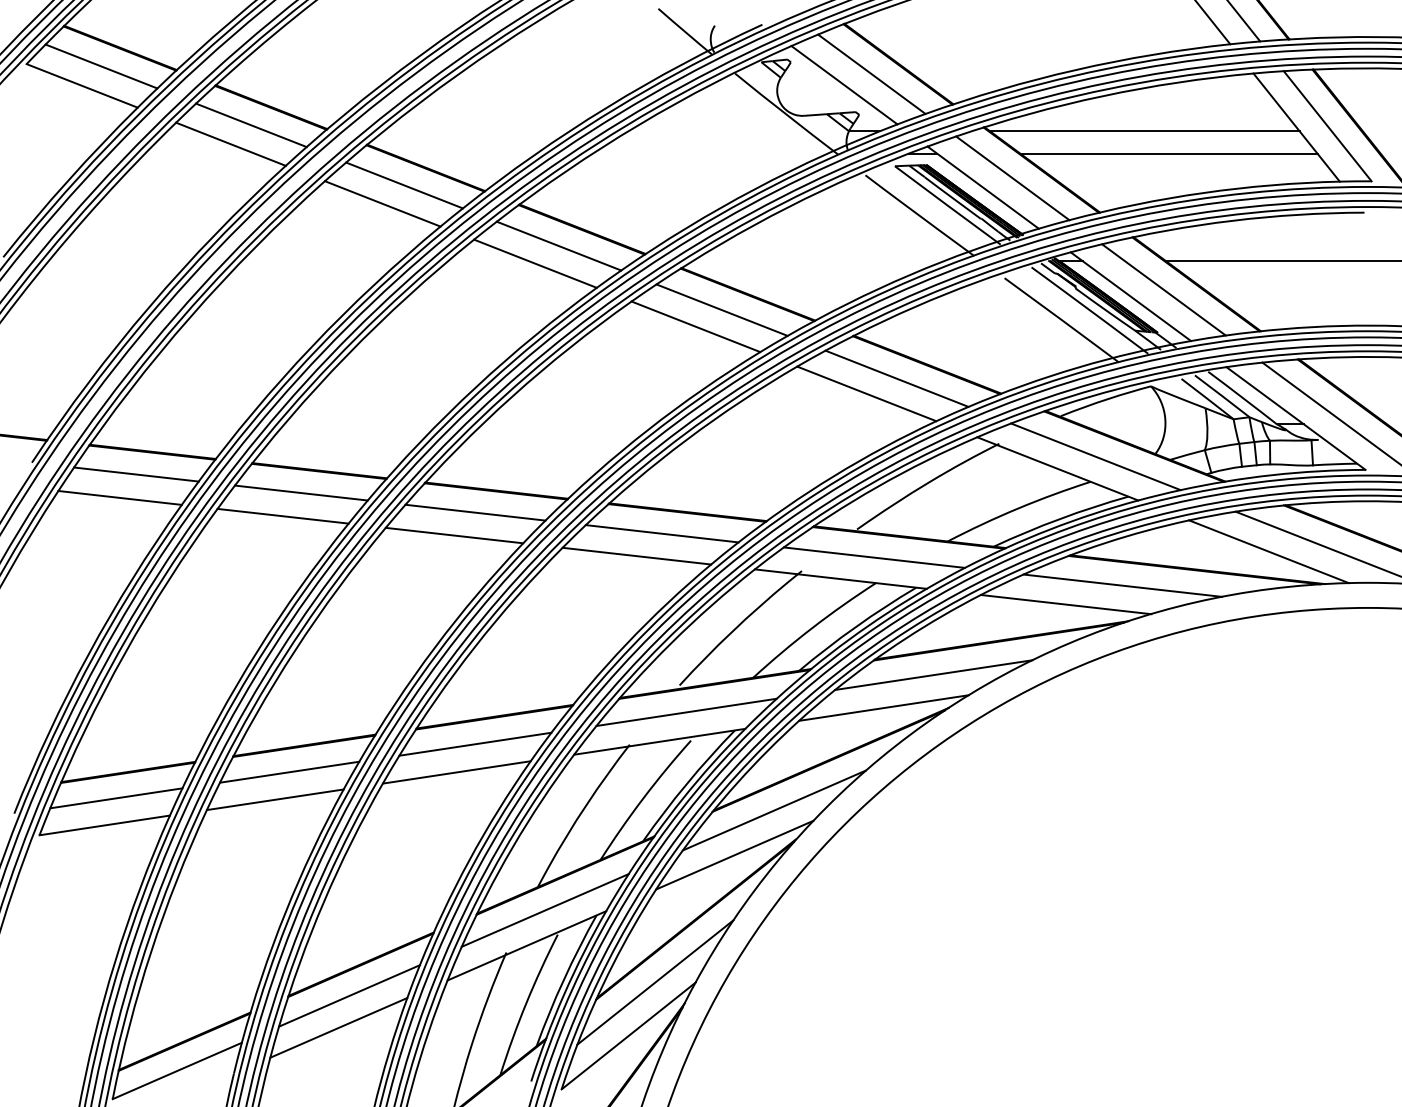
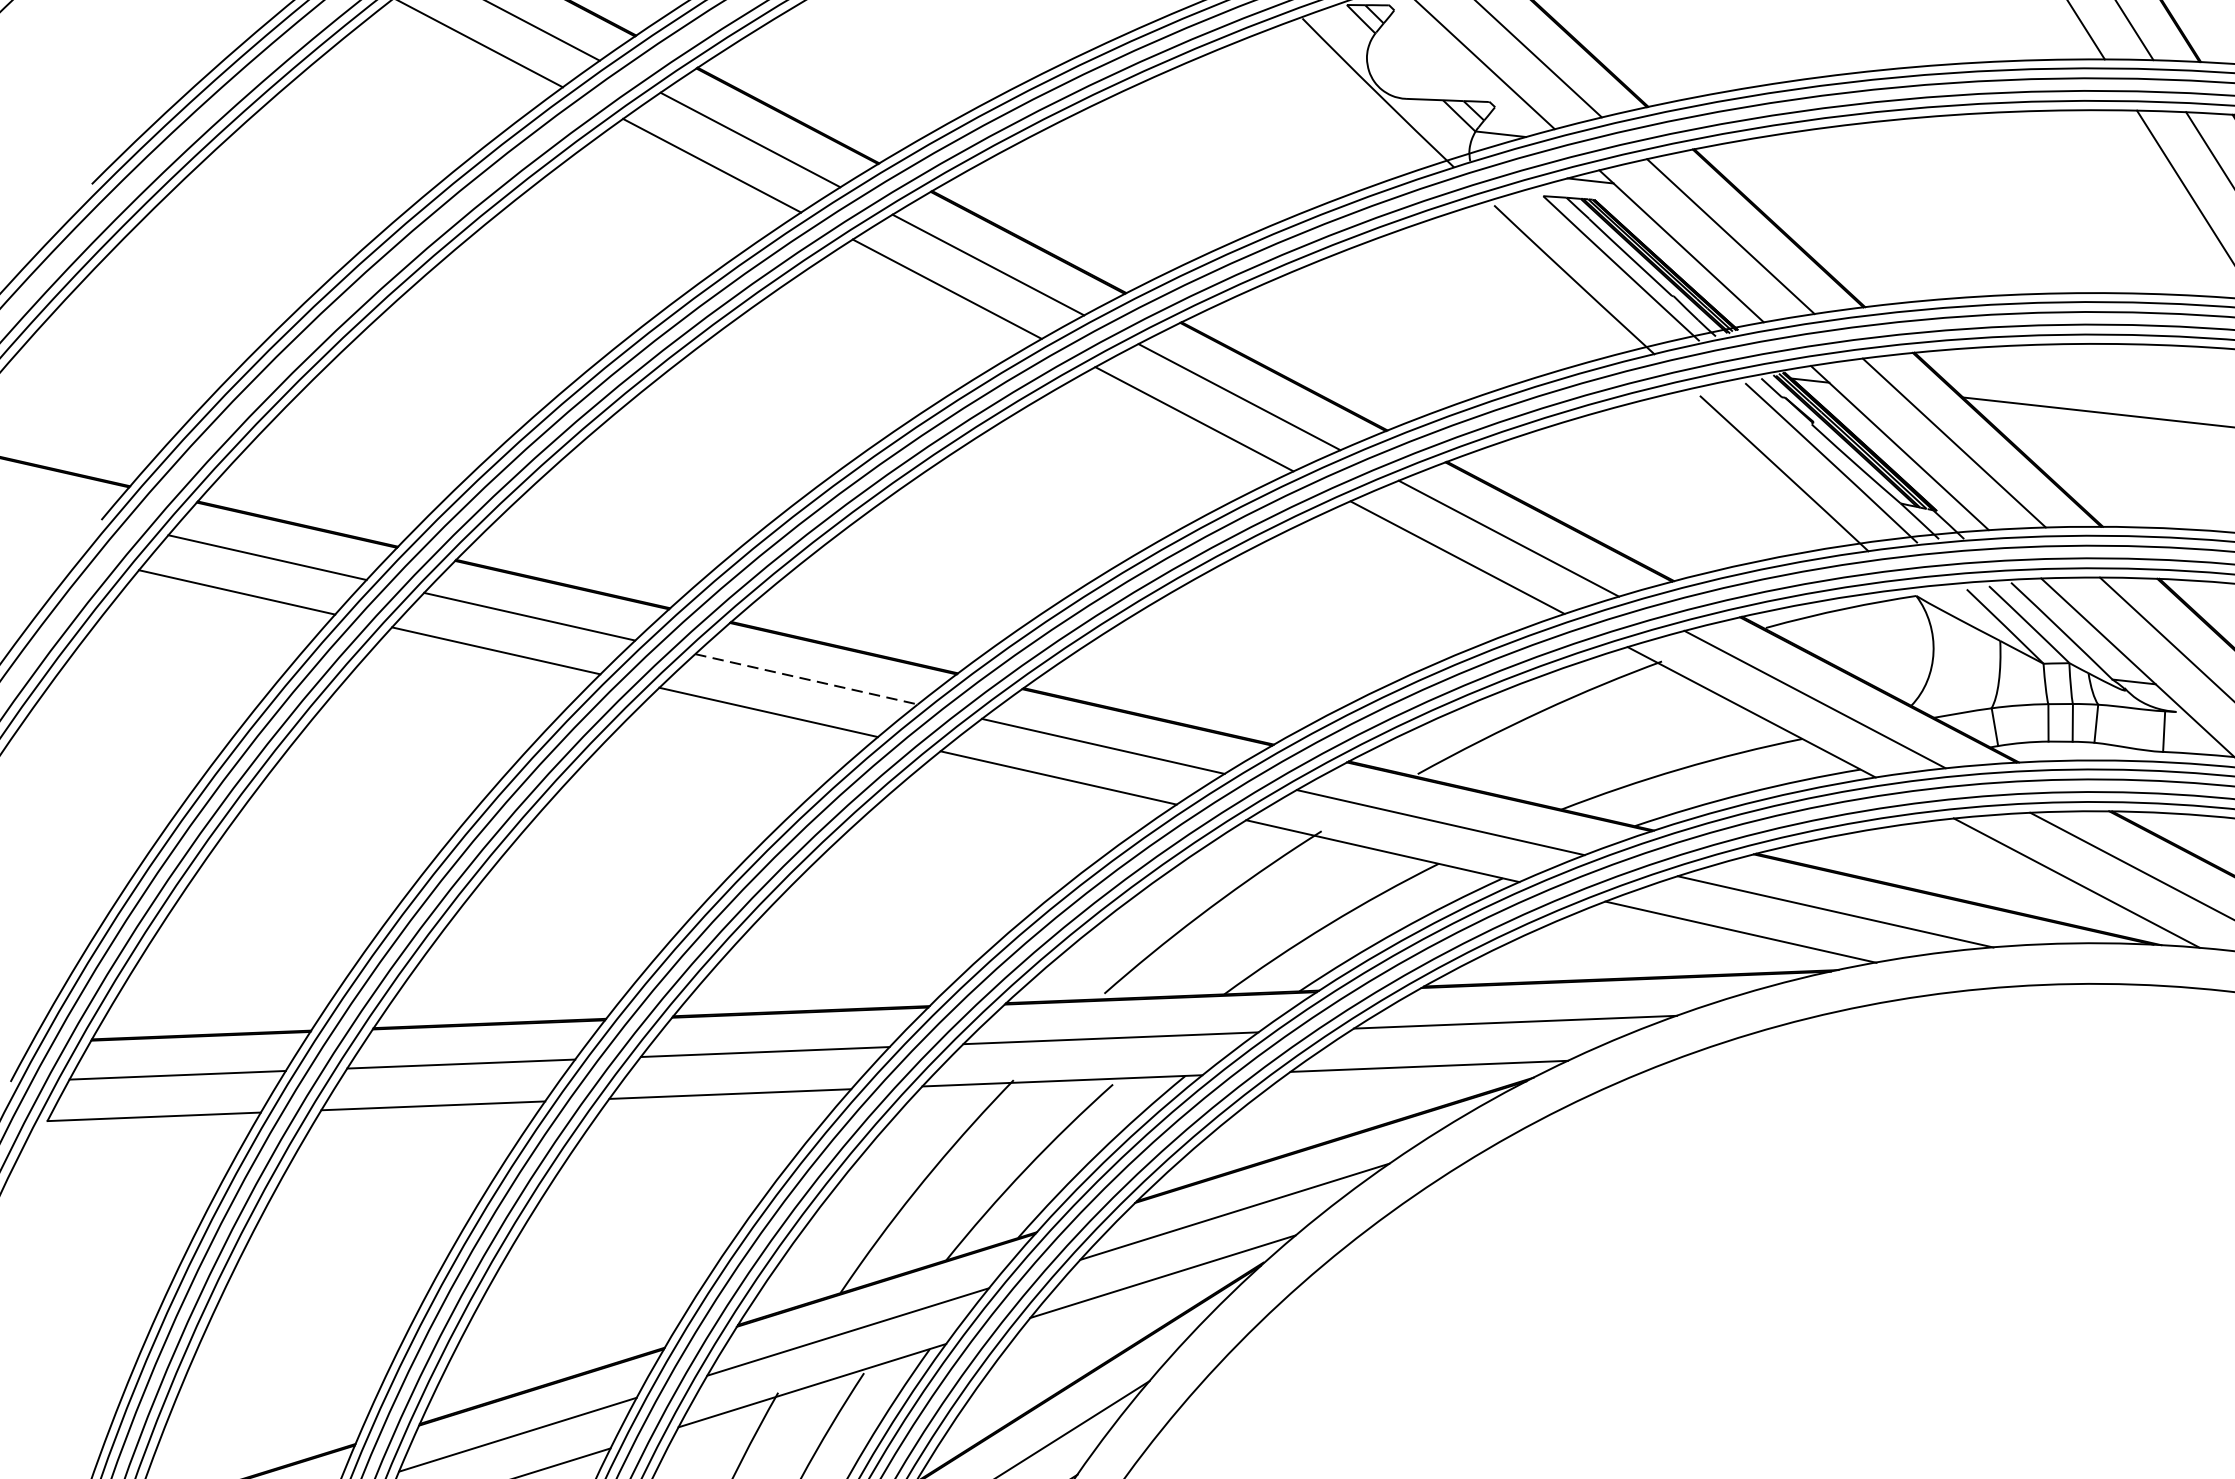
line: (1144, 131) -> (1951, 184), removed
line: (1168, 153) -> (1985, 224), removed
line: (475, 512) -> (806, 678), solid -> dashed

